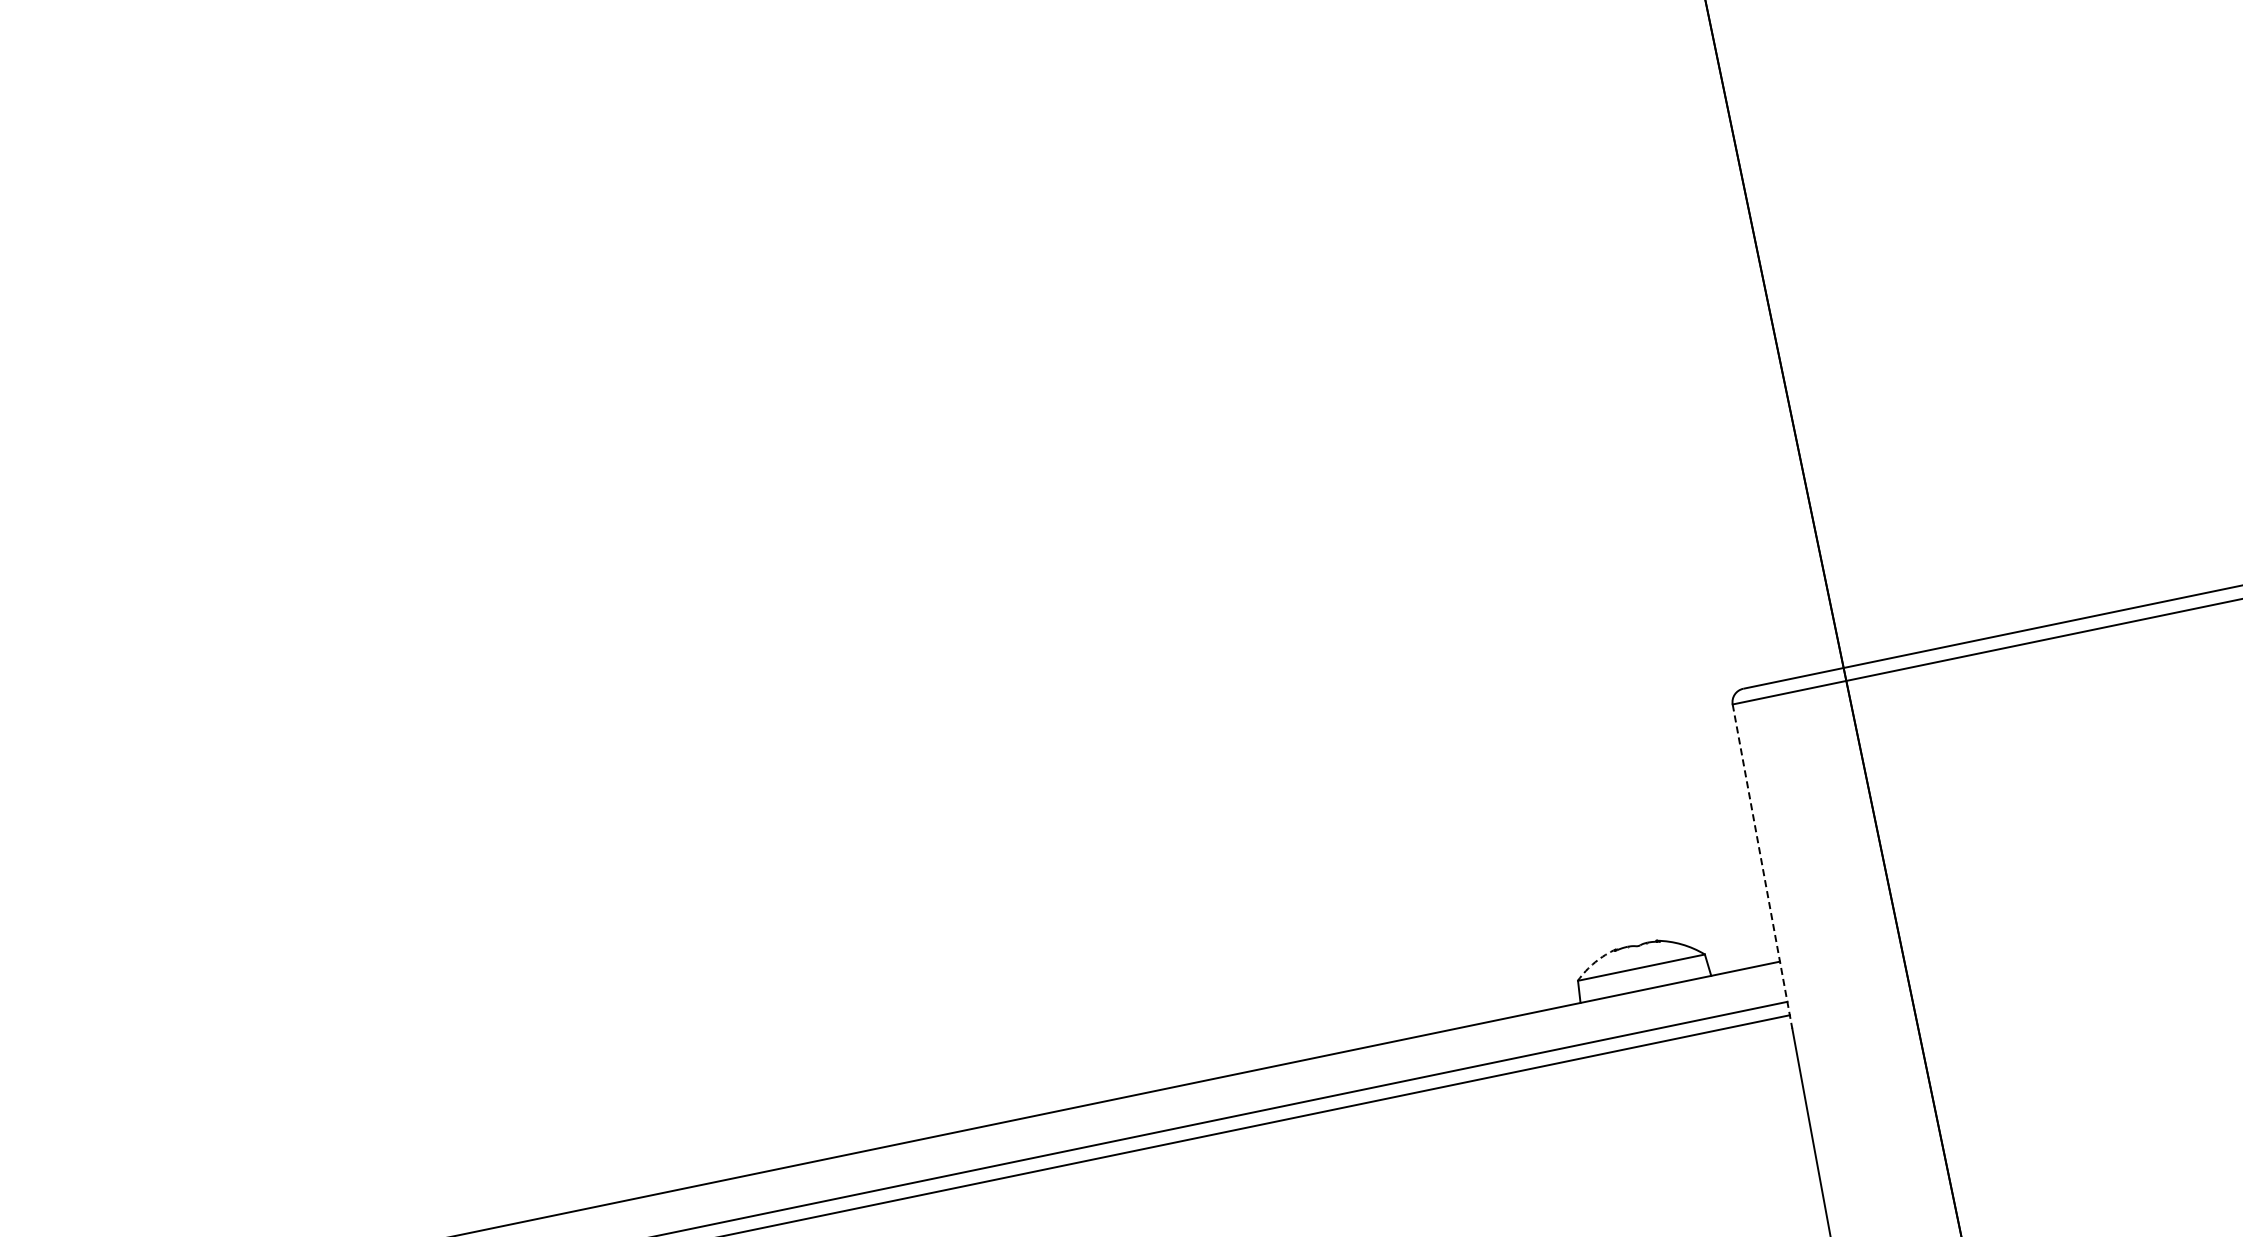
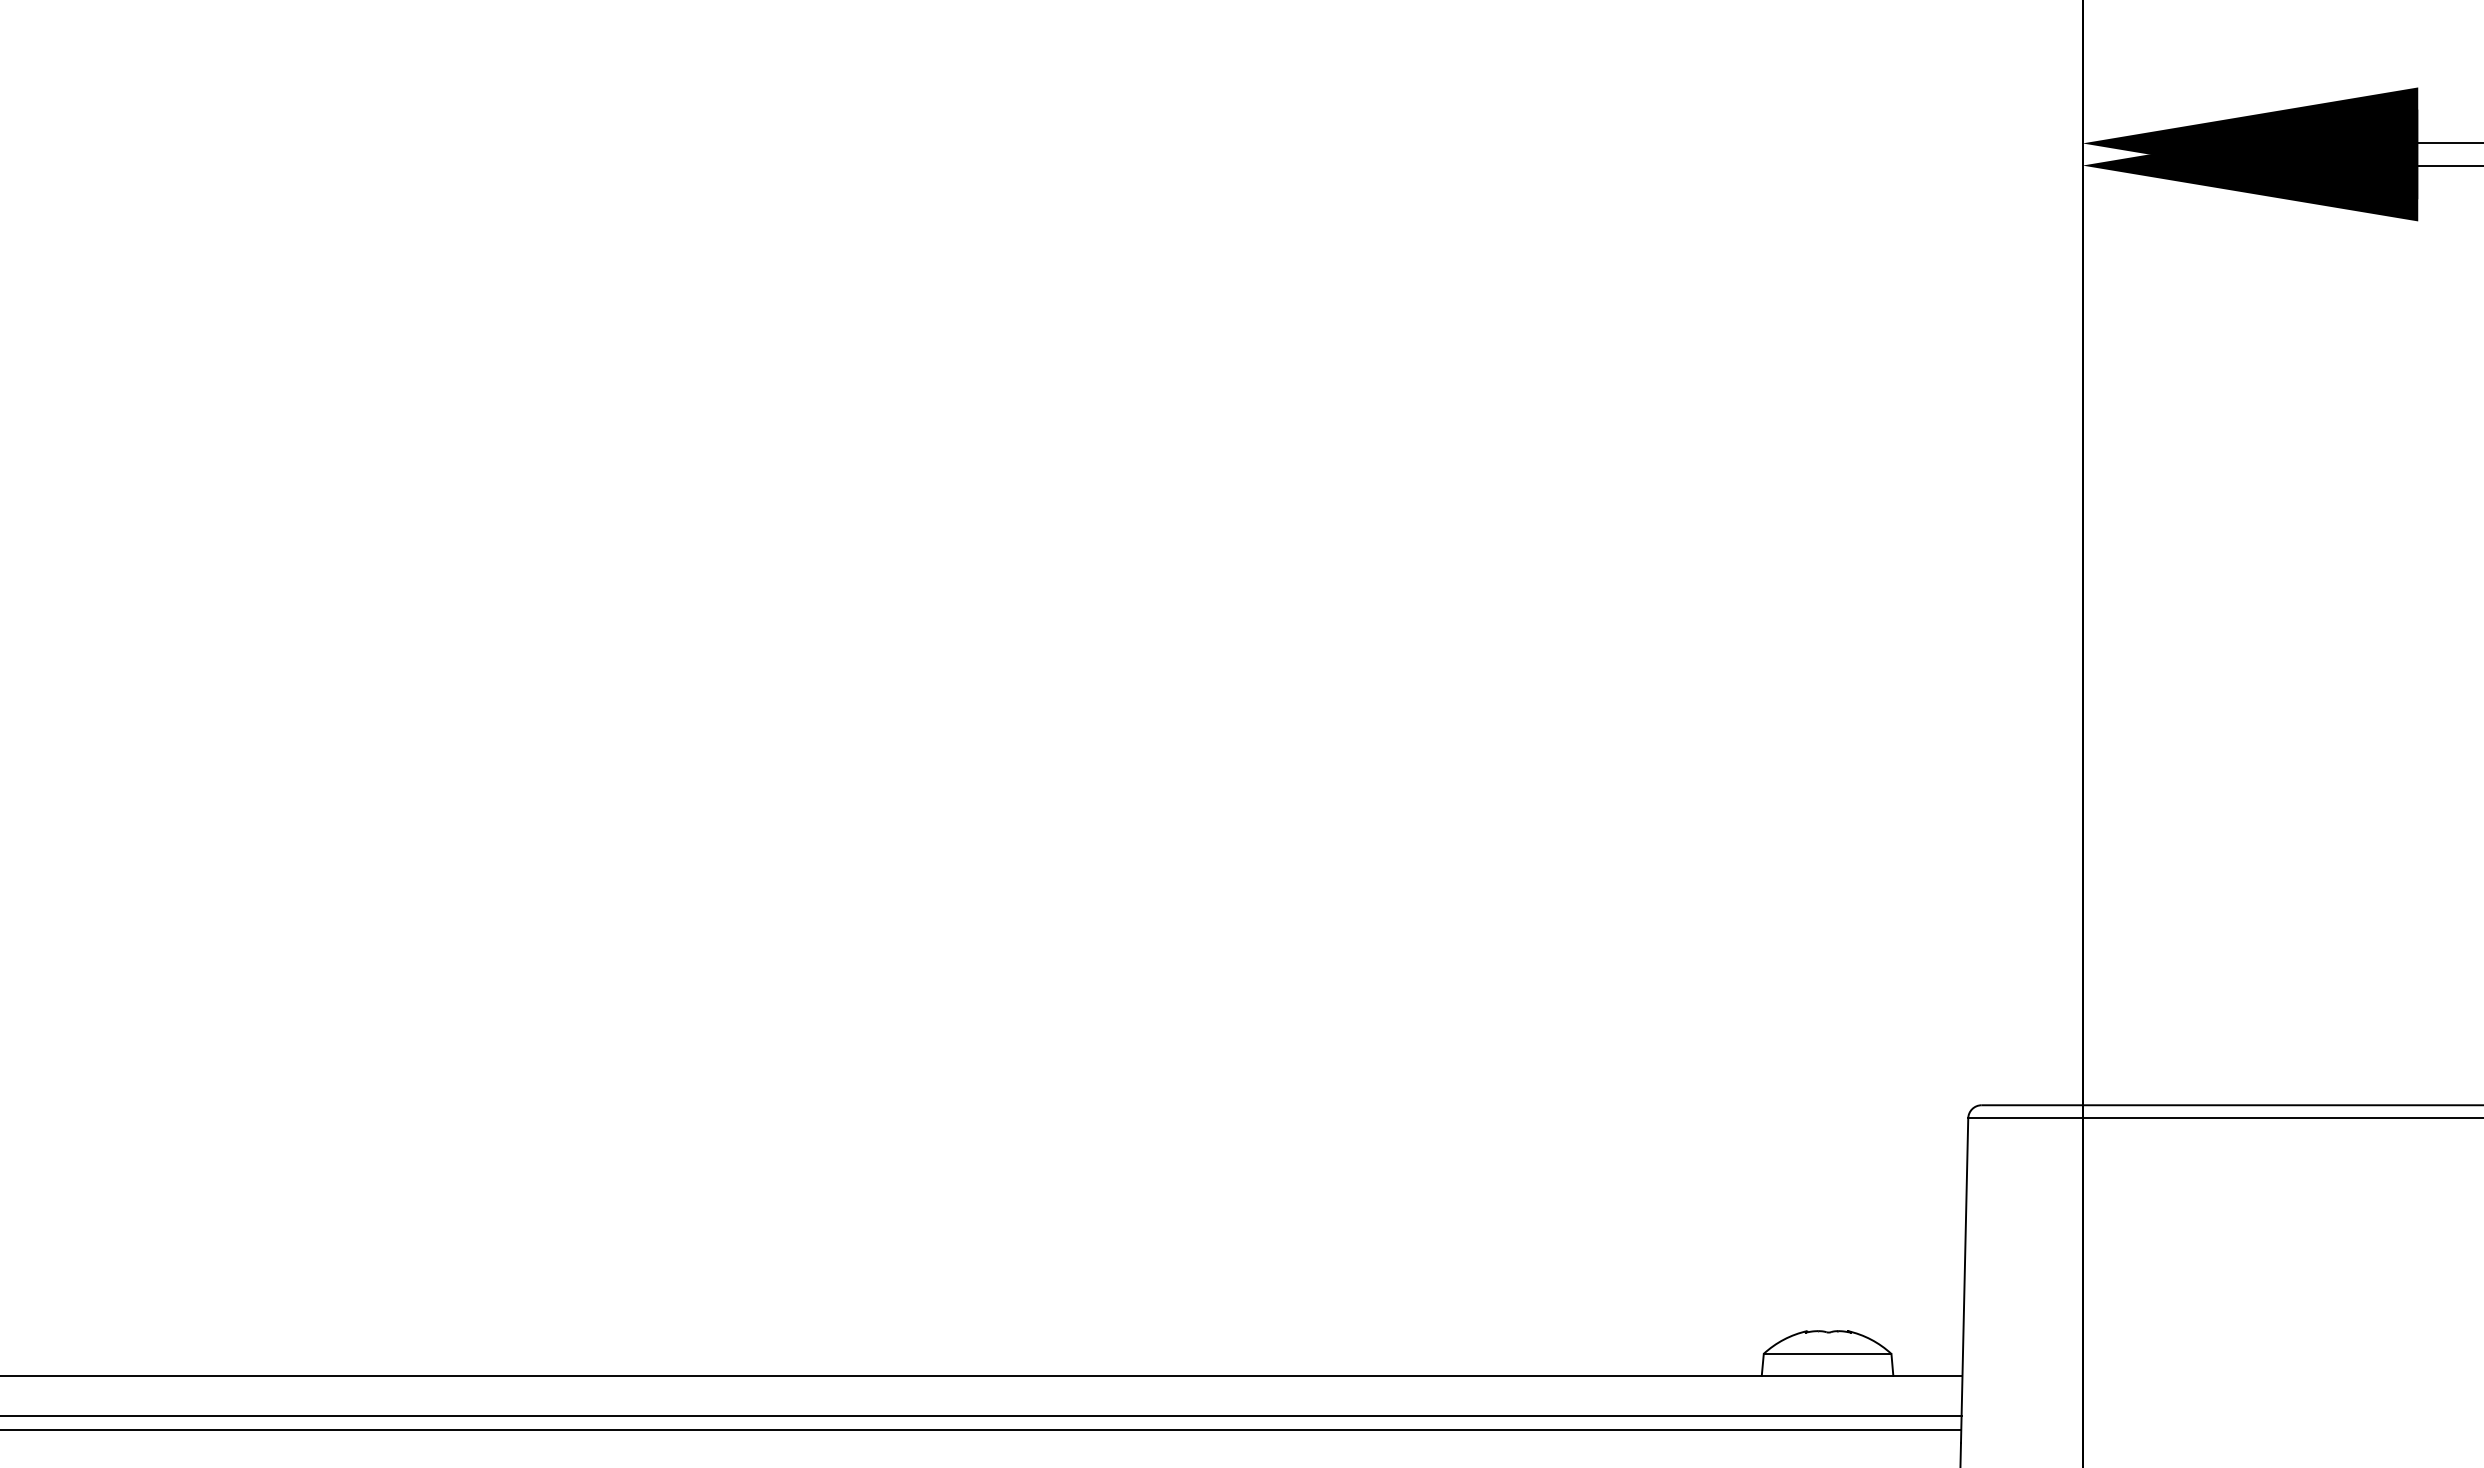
line: (1762, 867) -> (1964, 1281), dashed -> solid
arc: (1594, 962) -> (1783, 1339), dashed -> solid

